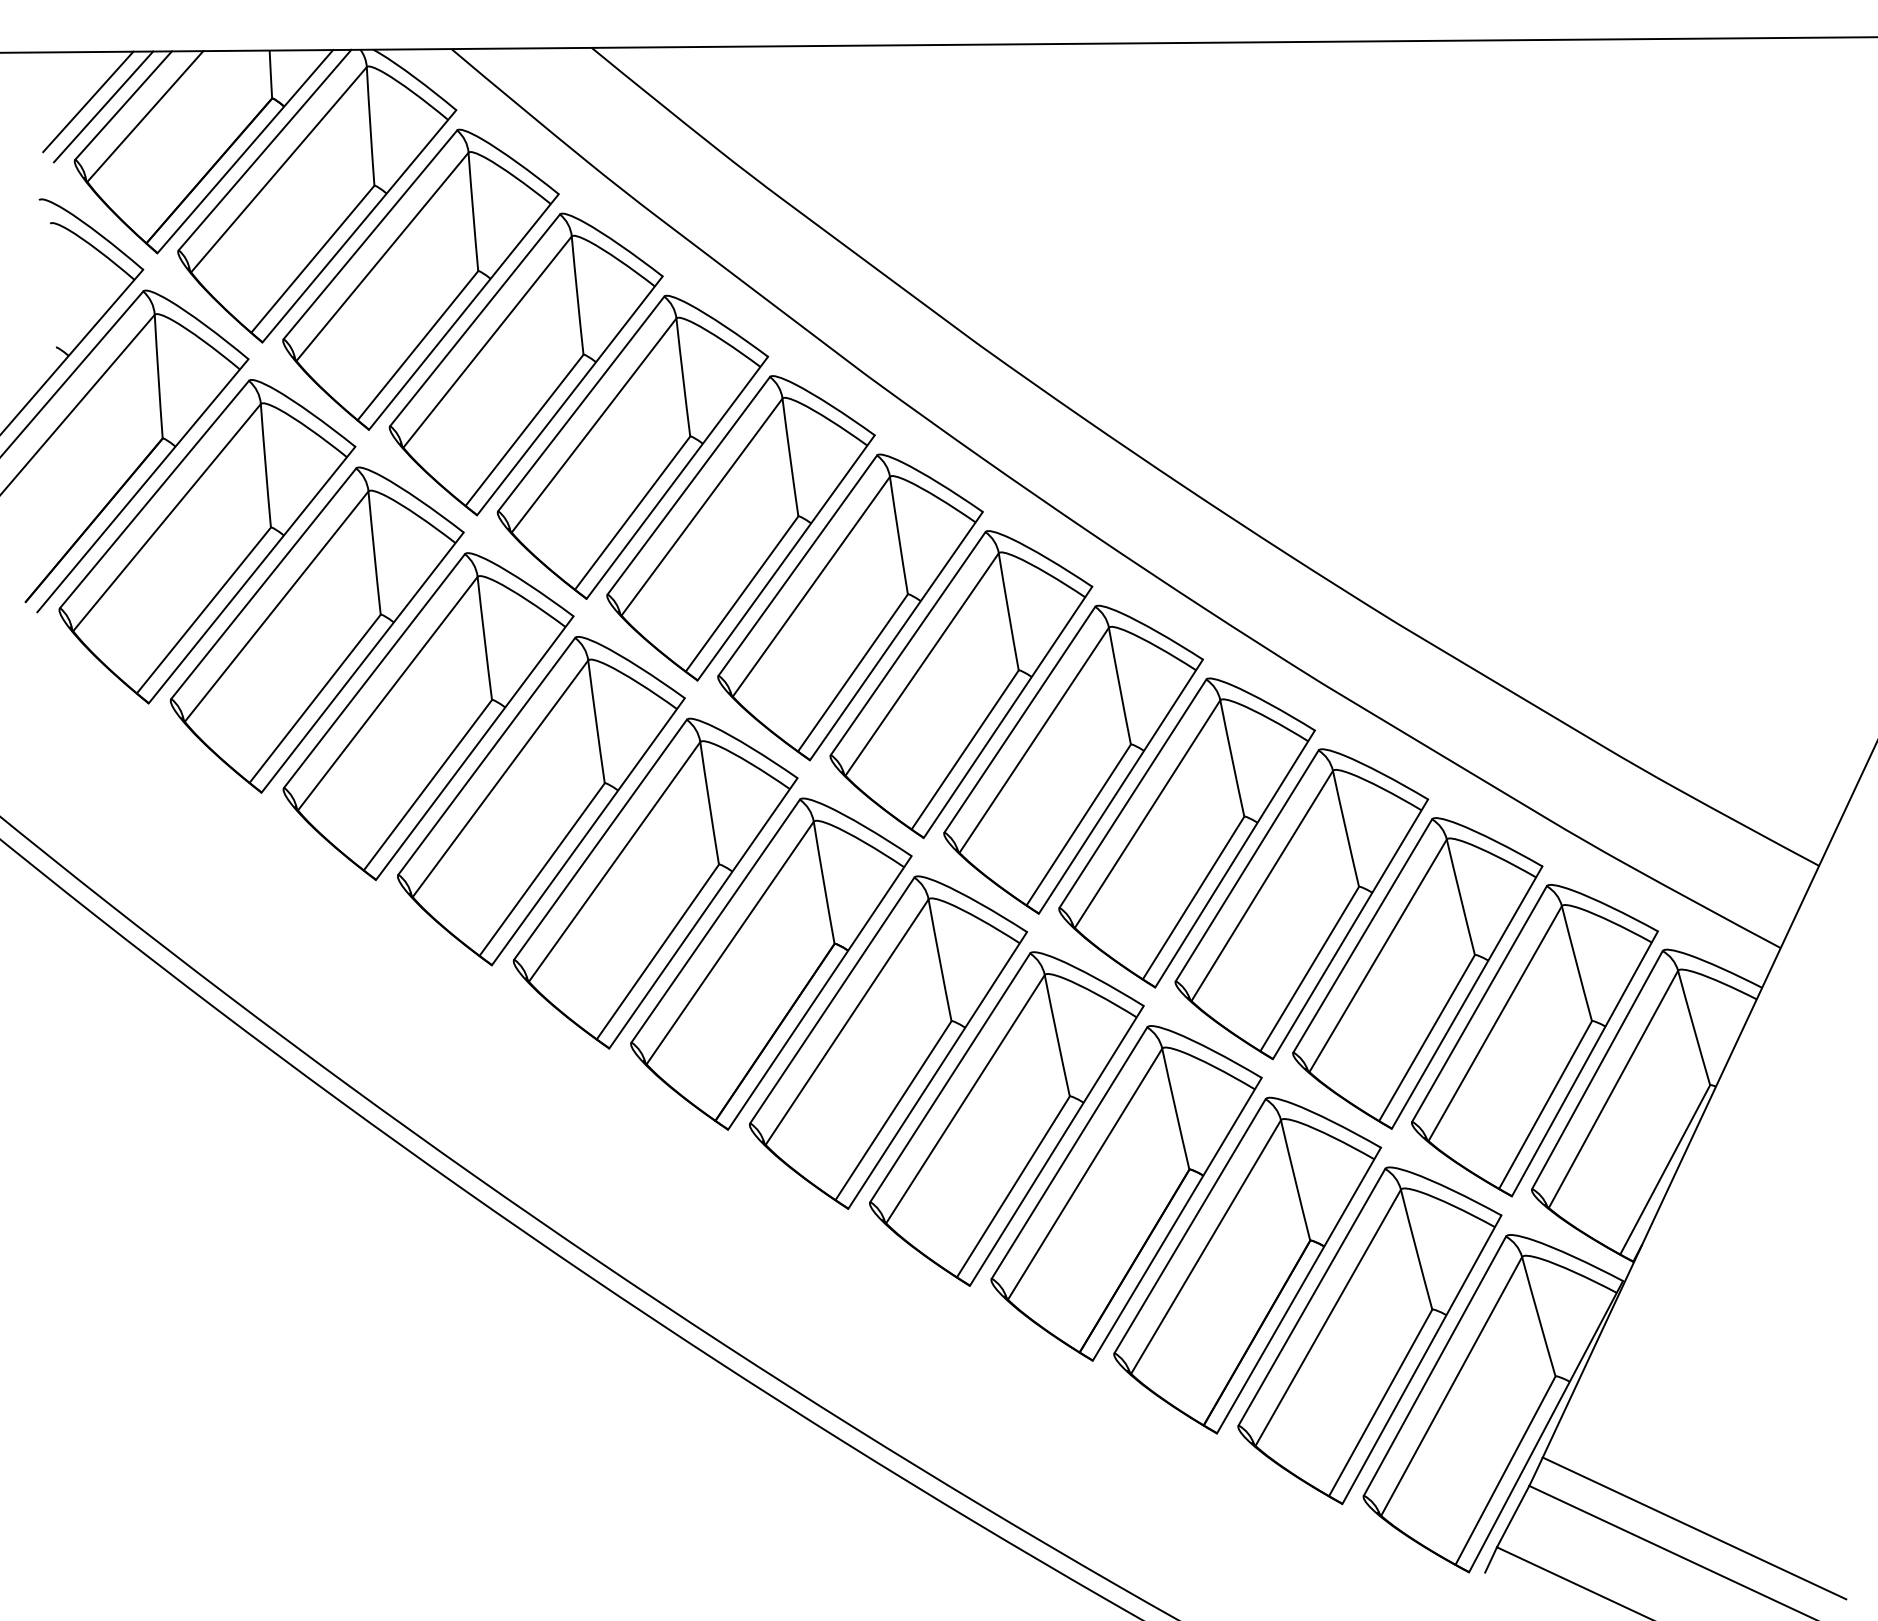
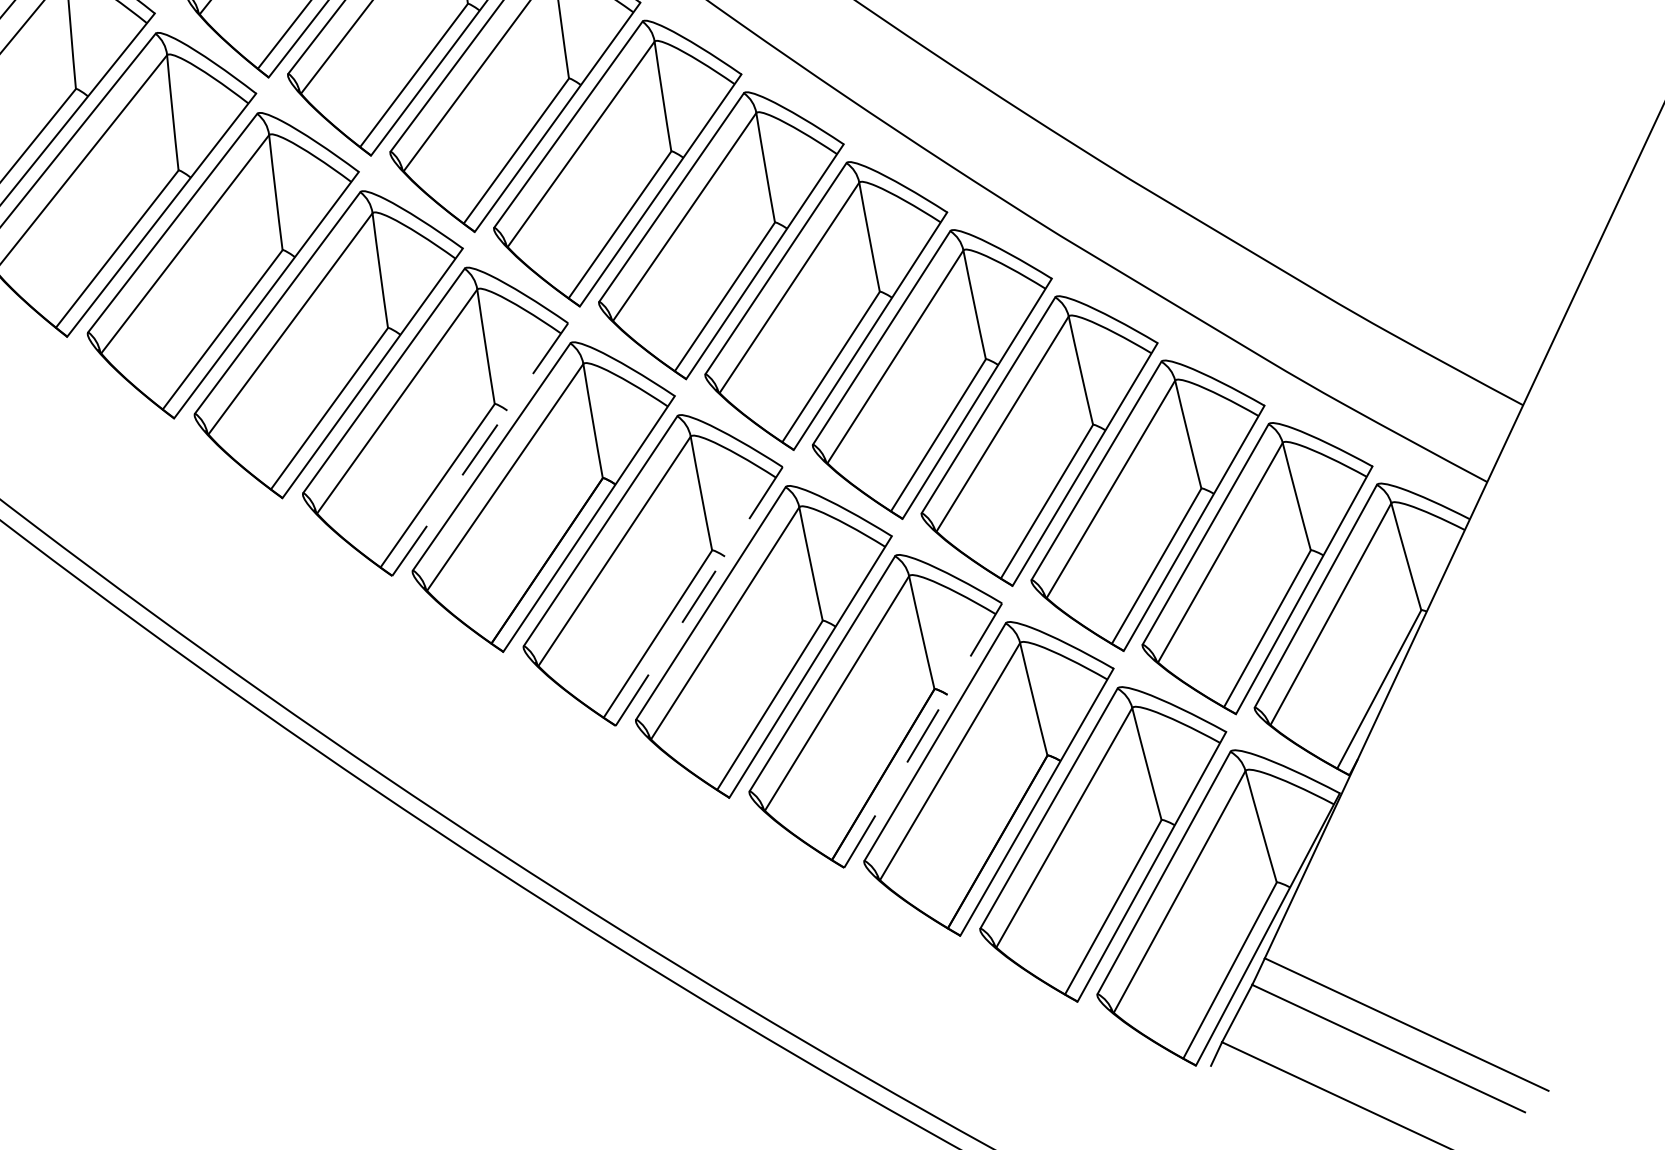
line: (703, 913) -> (480, 449), solid -> dashed
line: (937, 1070) -> (699, 596), solid -> dashed
line: (1177, 1219) -> (923, 735), solid -> dashed

